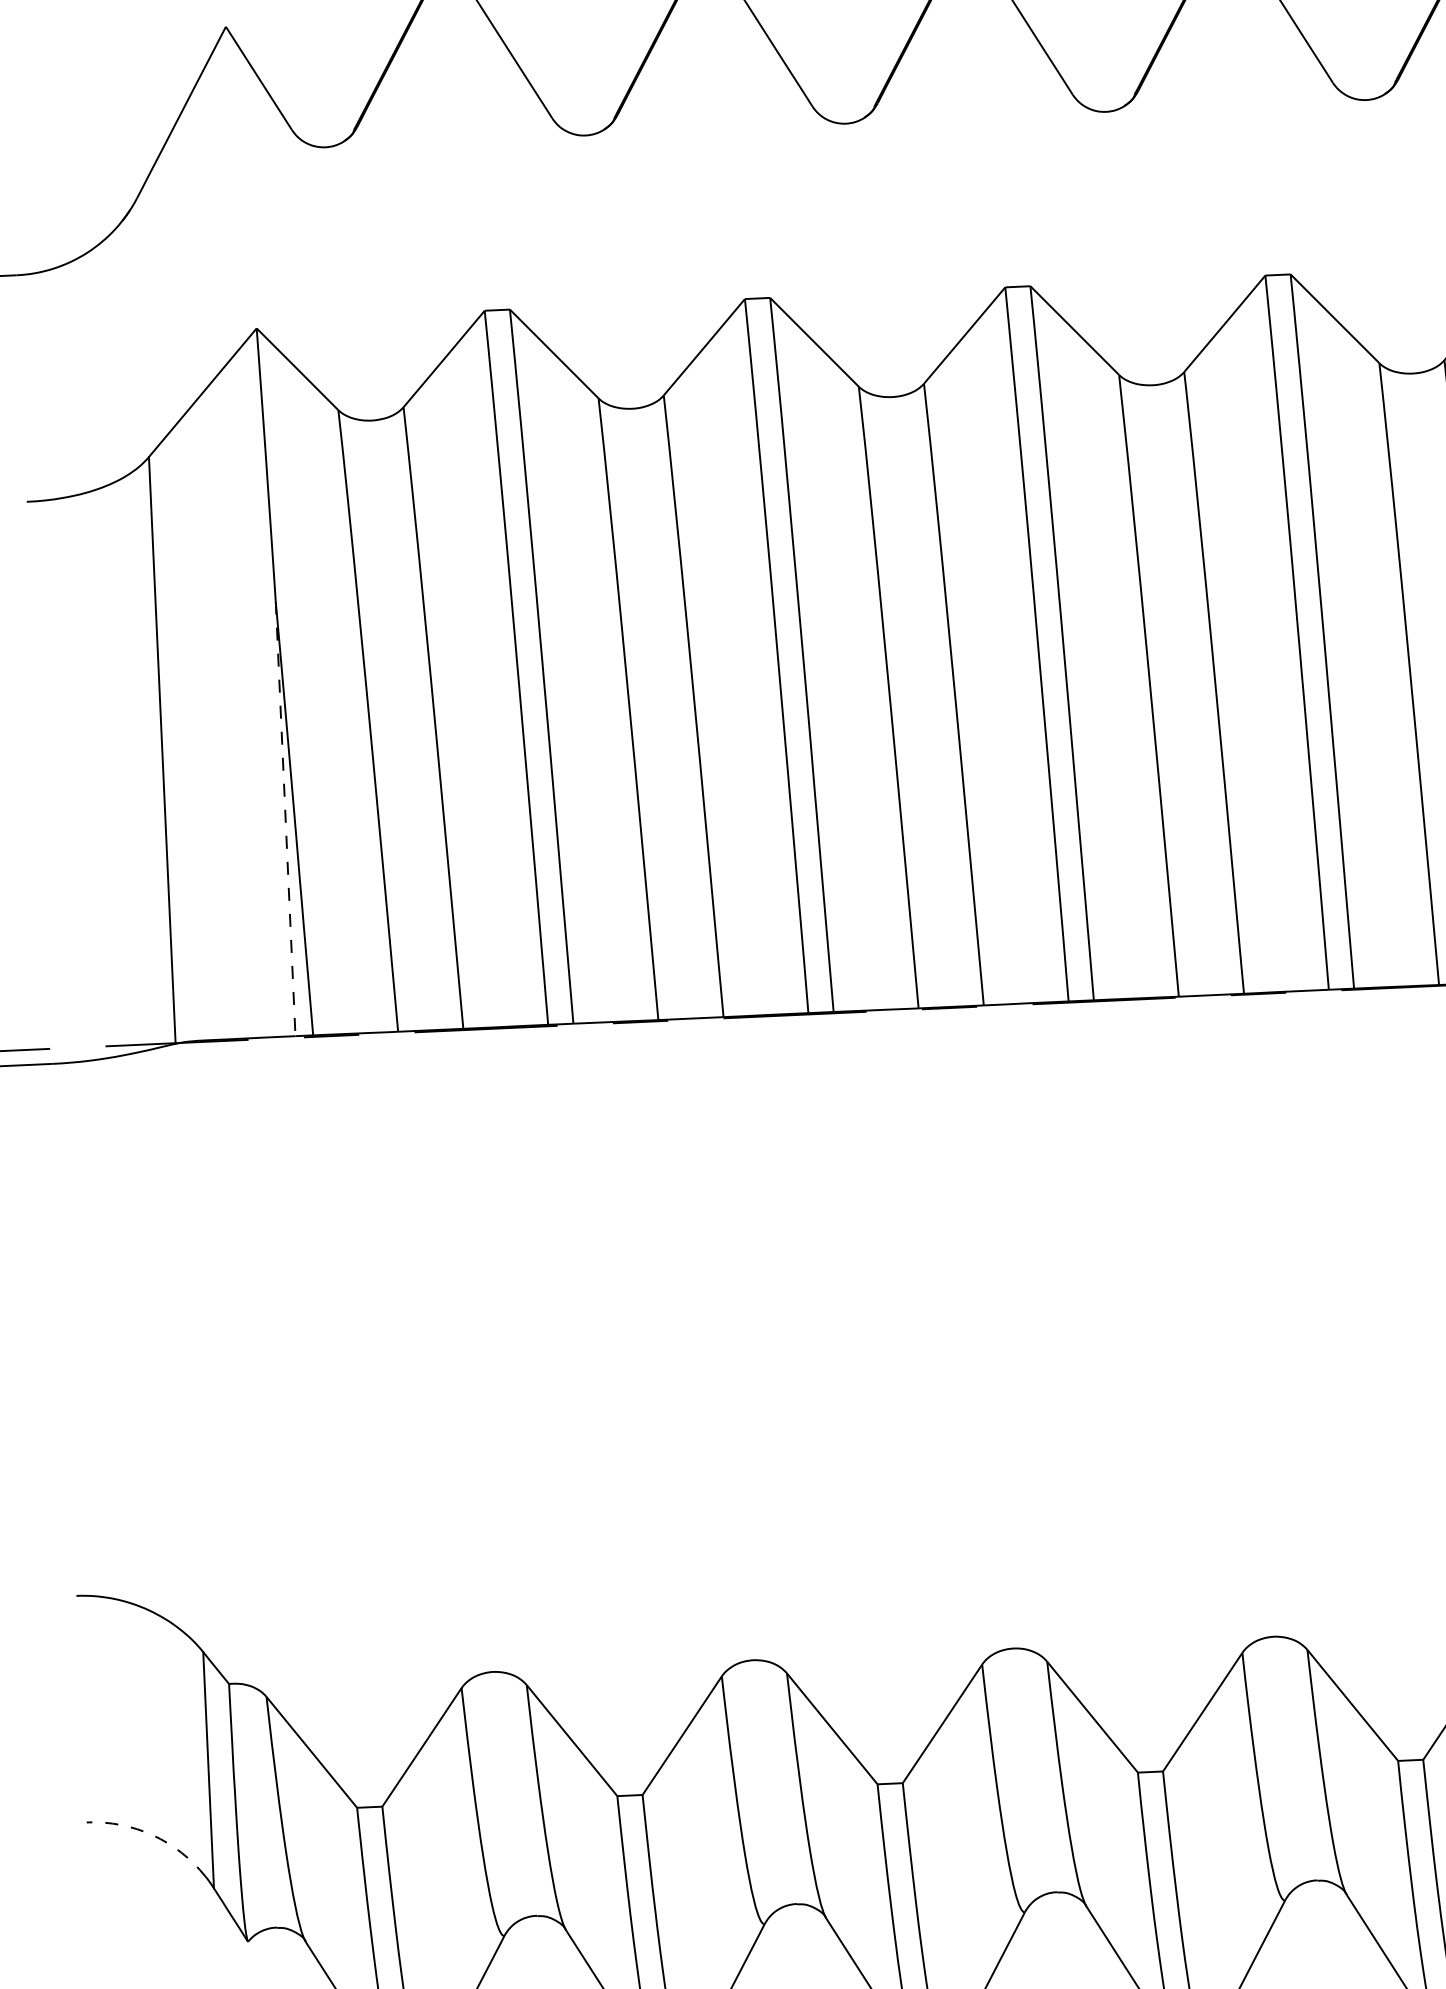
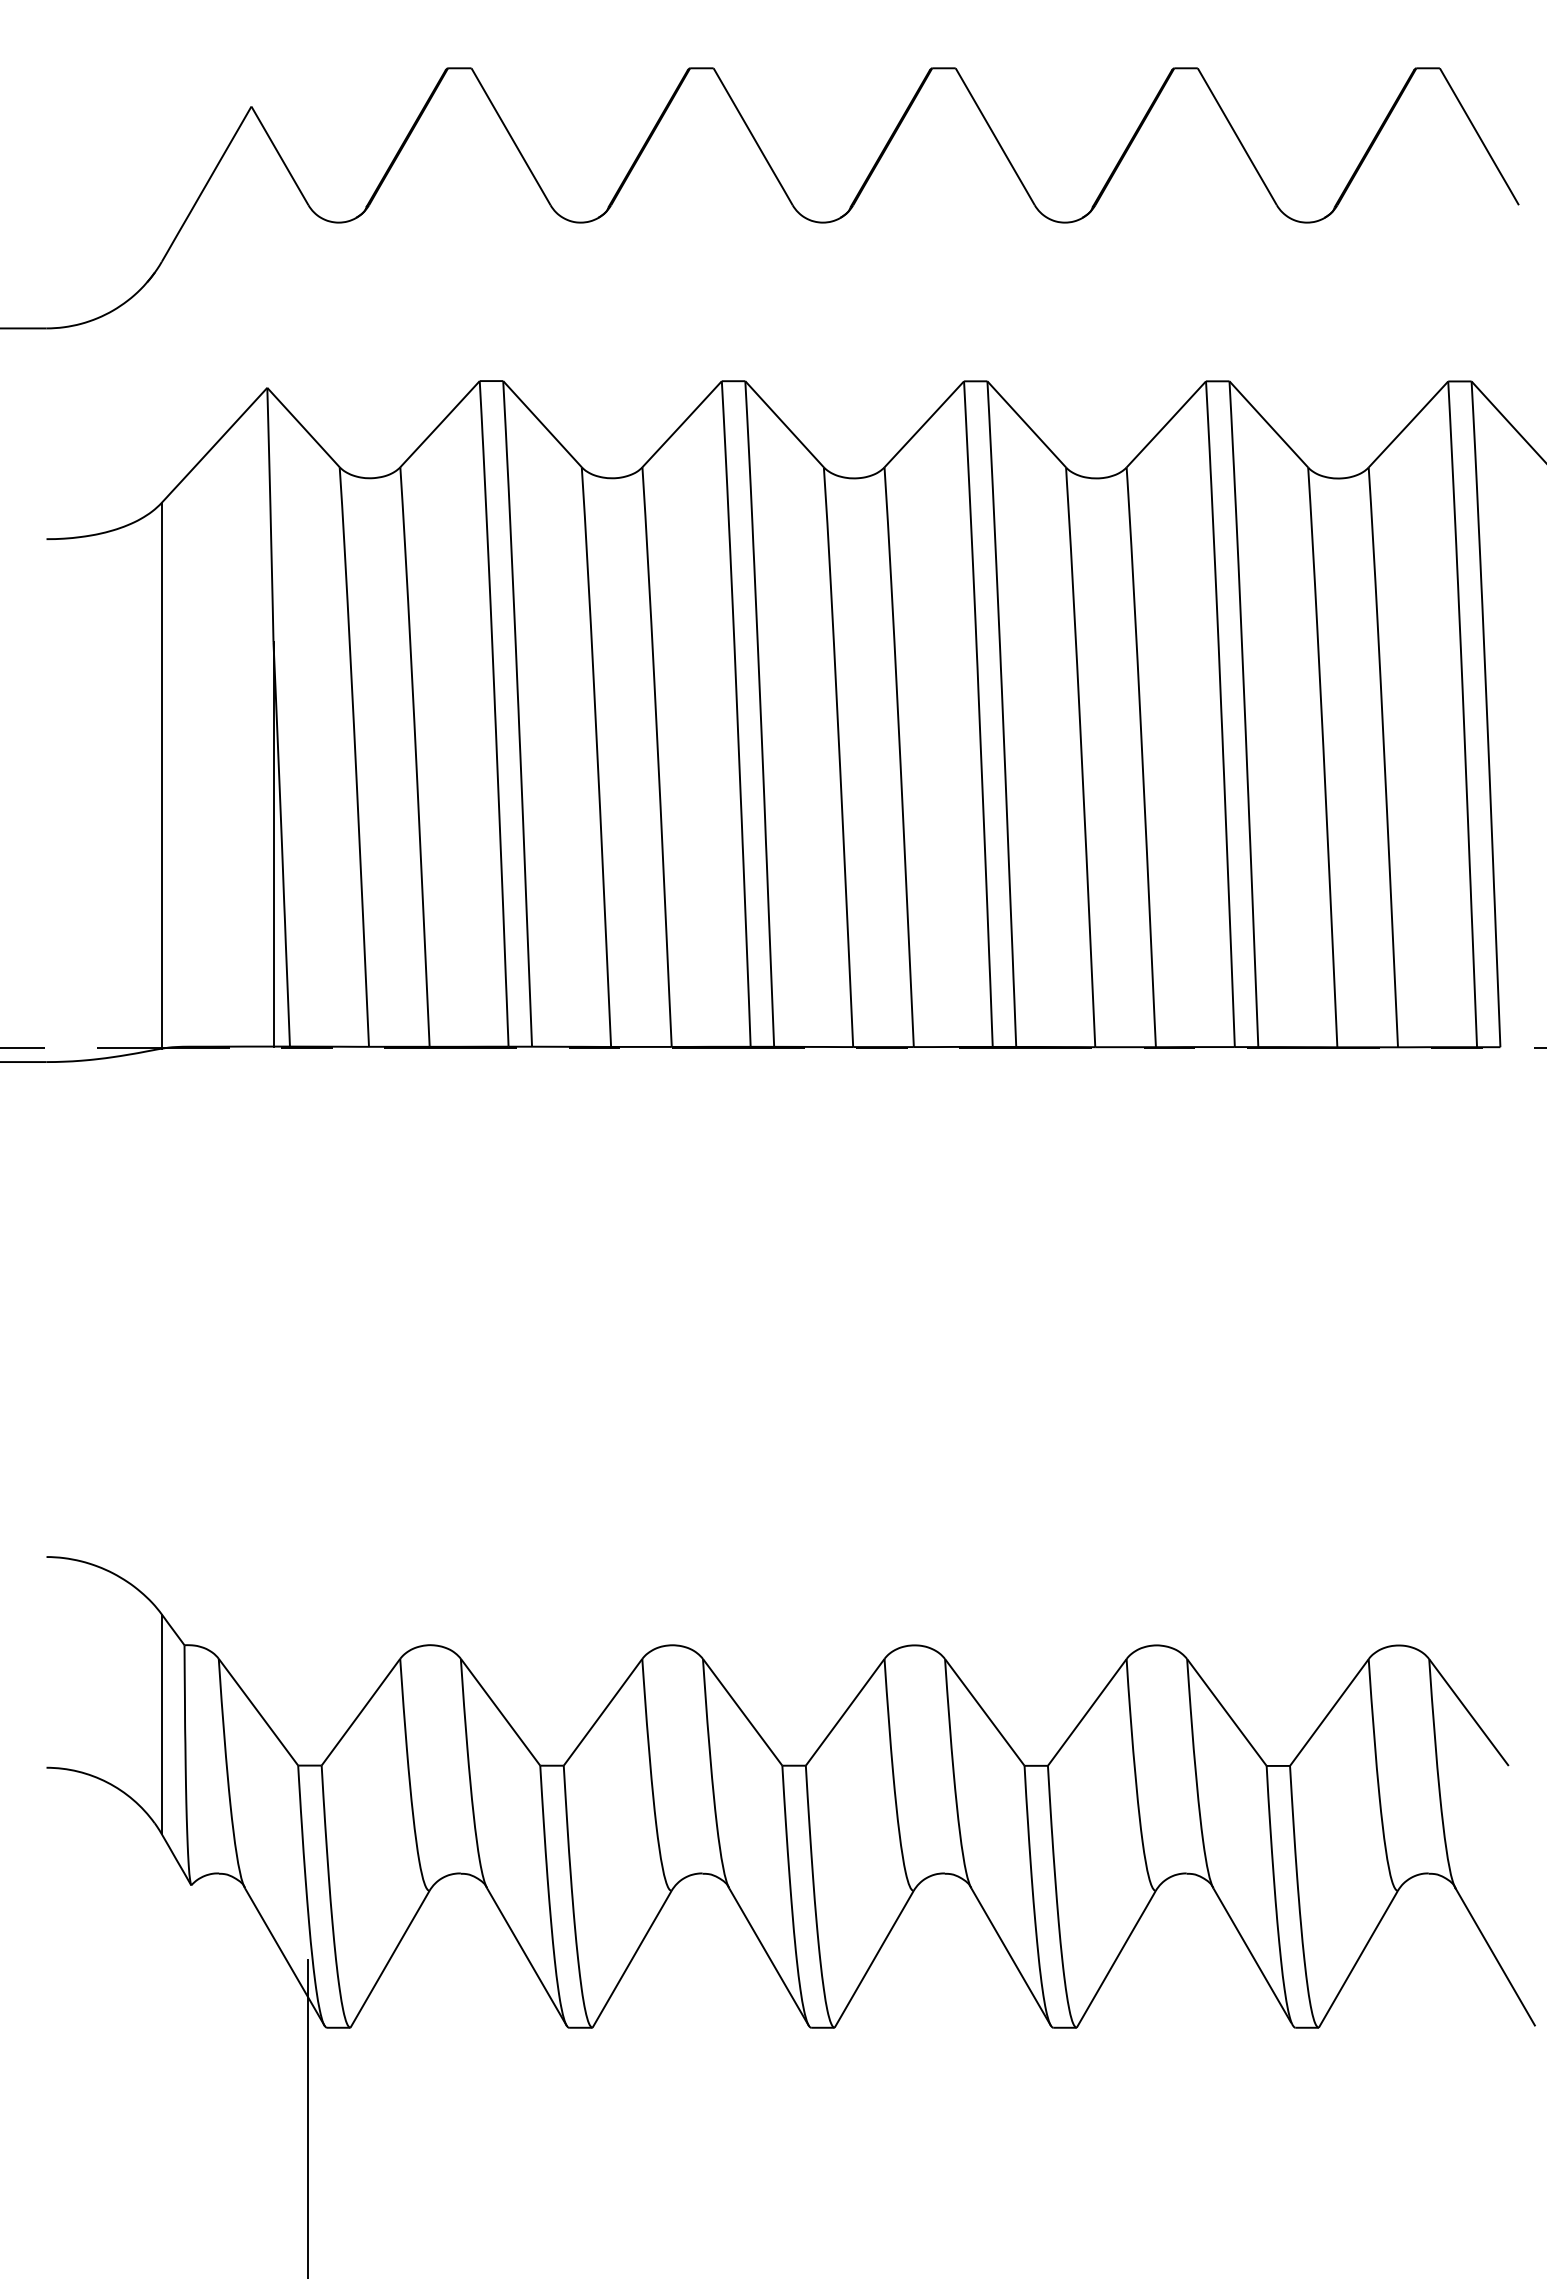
line: (285, 818) -> (273, 844), dashed -> solid
arc: (152, 1835) -> (107, 1782), dashed -> solid

